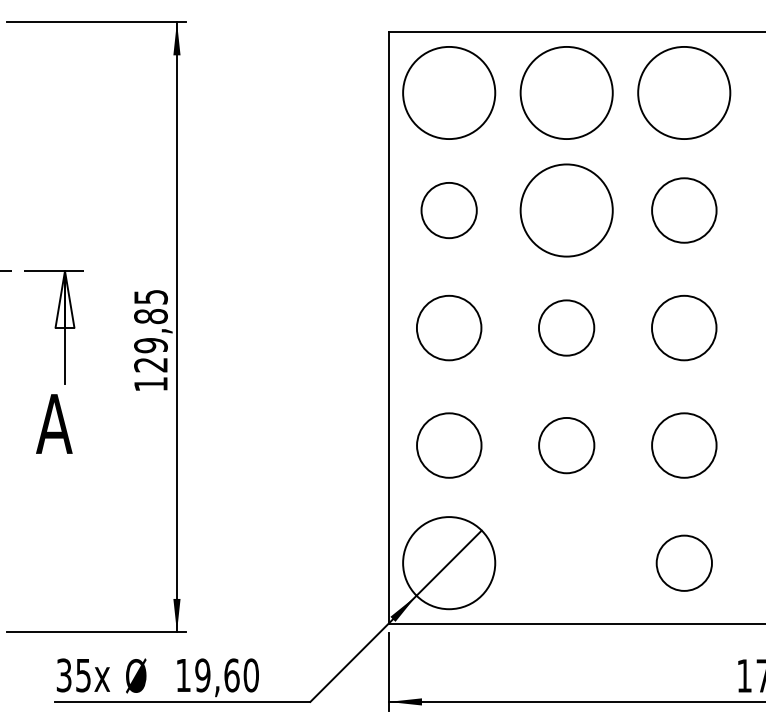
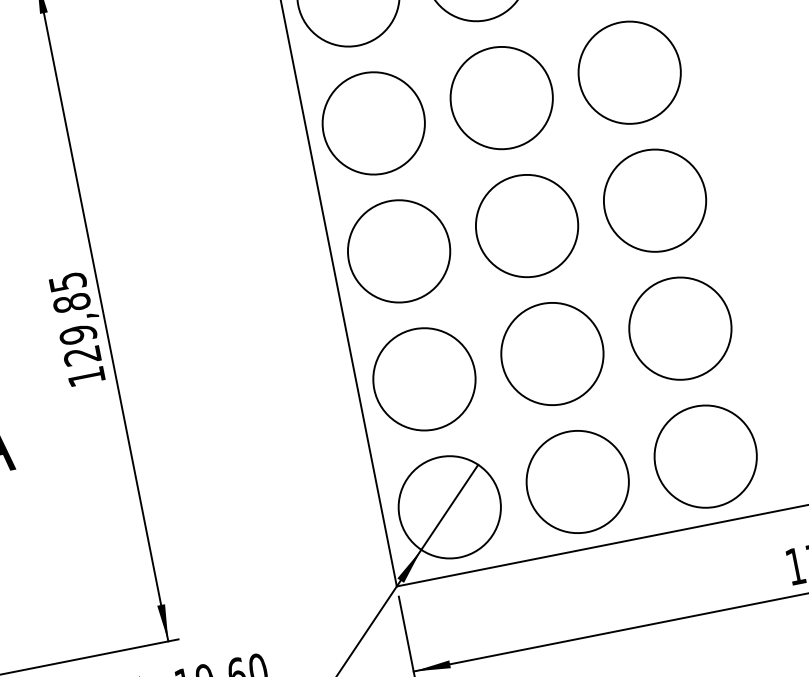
circle: (449, 210) -> (374, 123), size x1.67
circle: (684, 210) -> (629, 72), size x1.43
circle: (566, 327) -> (526, 225), size x1.67
circle: (449, 328) -> (399, 251), size x1.43
circle: (684, 328) -> (655, 201), size x1.43
circle: (449, 445) -> (424, 379), size x1.43
circle: (566, 445) -> (552, 353), size x1.67
circle: (684, 445) -> (680, 328), size x1.43
circle: (566, 563) -> (577, 482), added
circle: (684, 563) -> (706, 456), size x1.67

